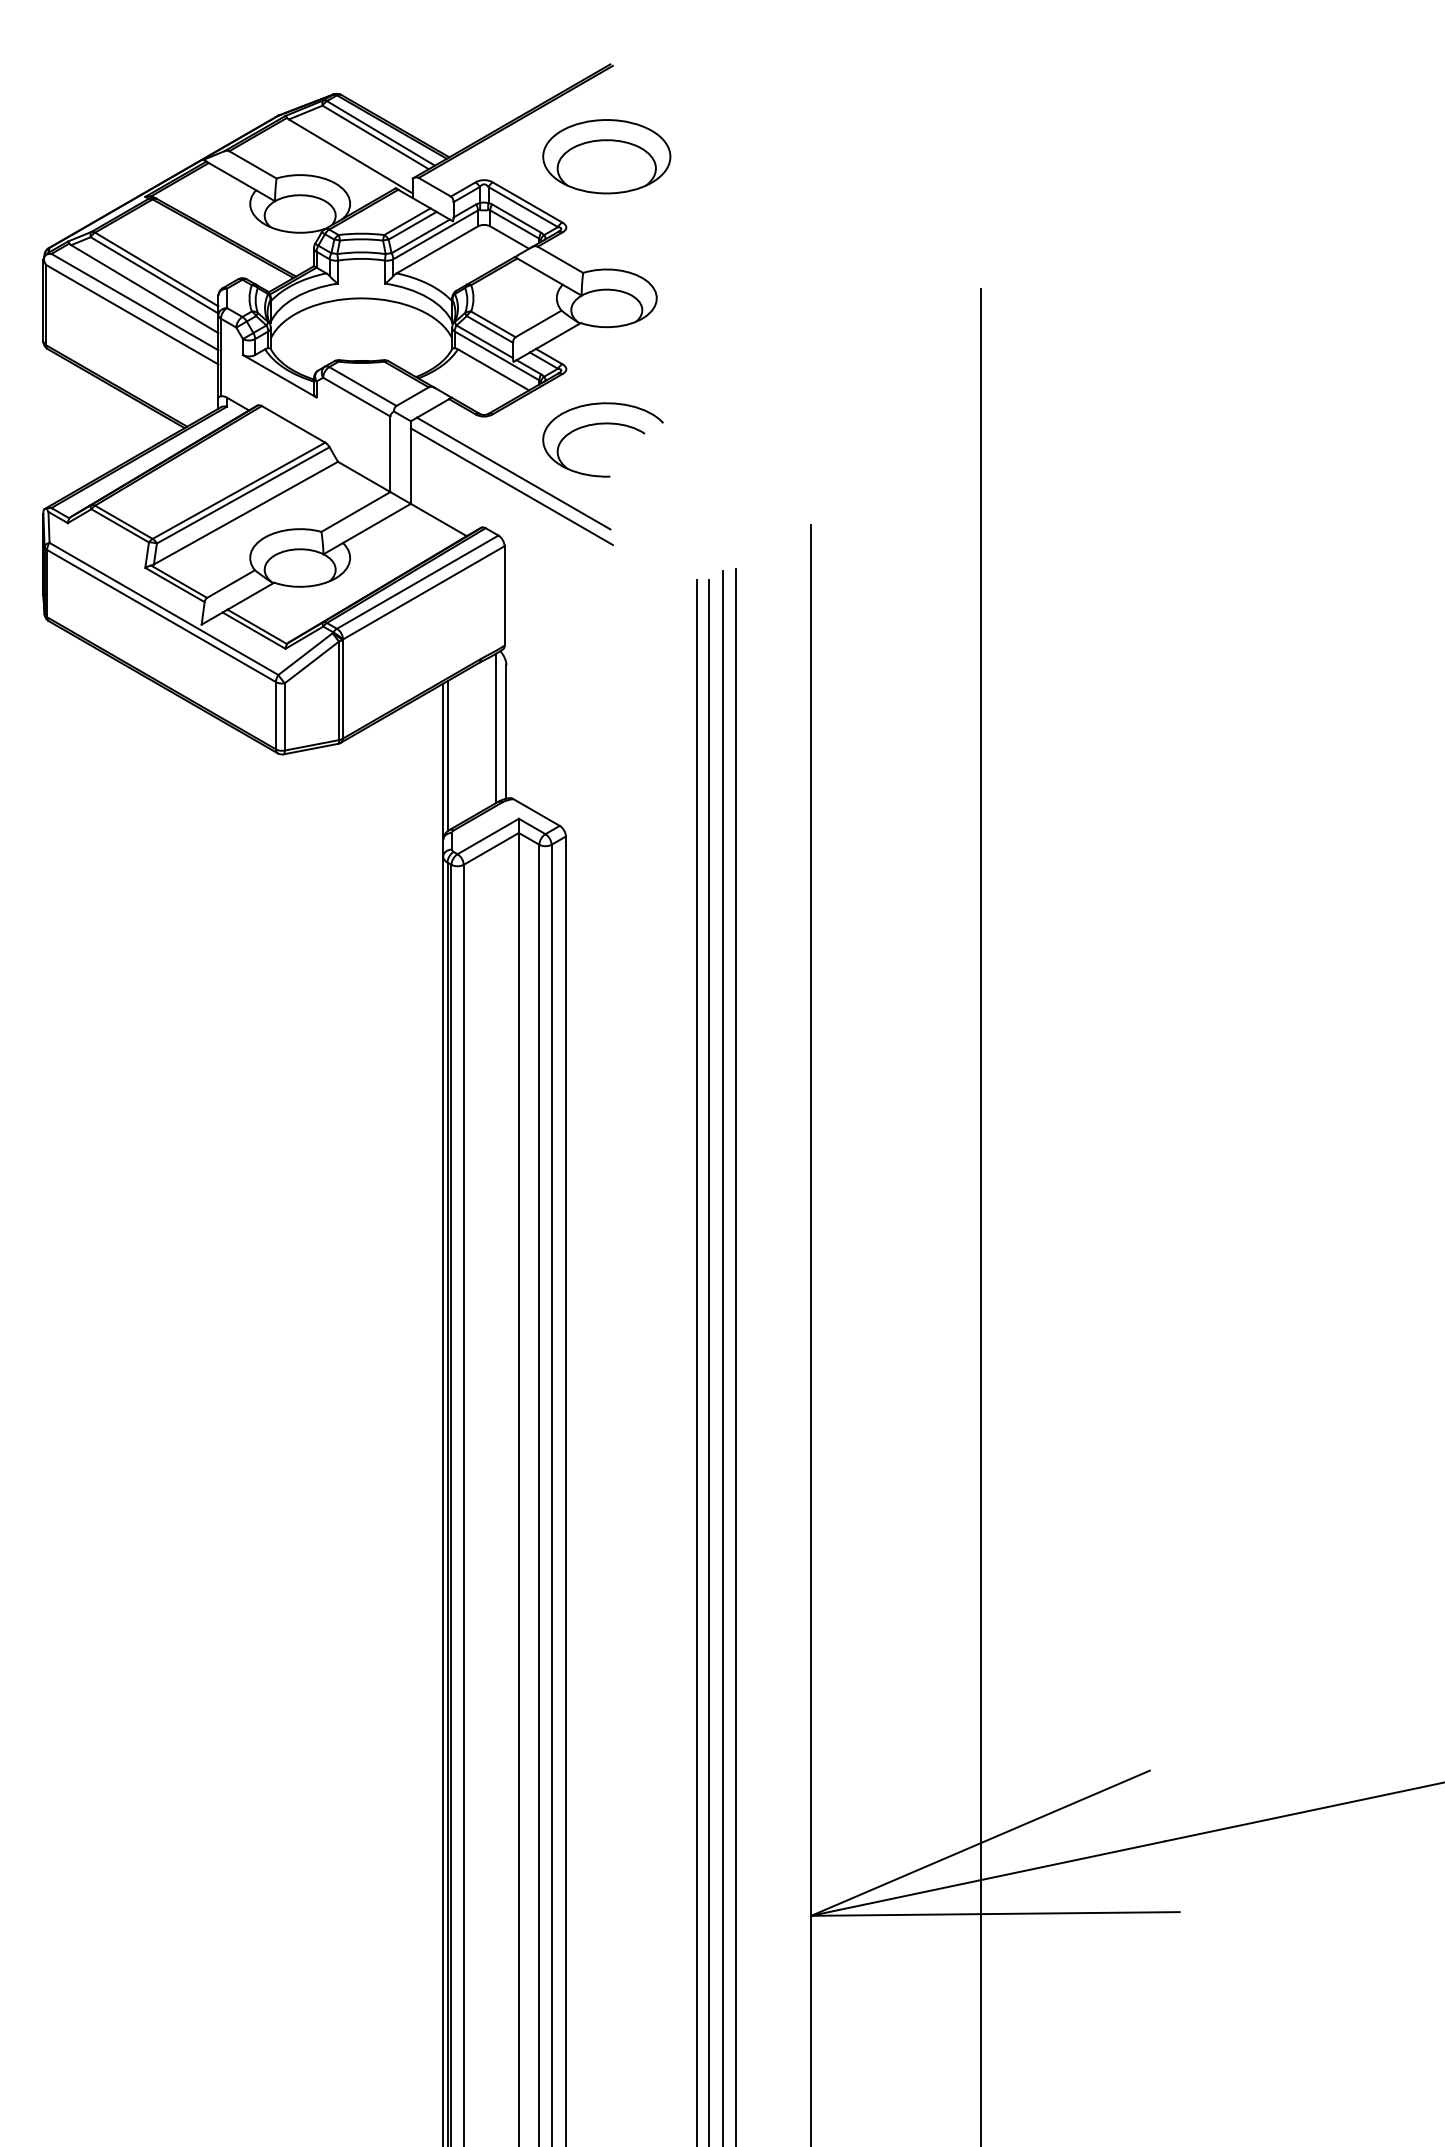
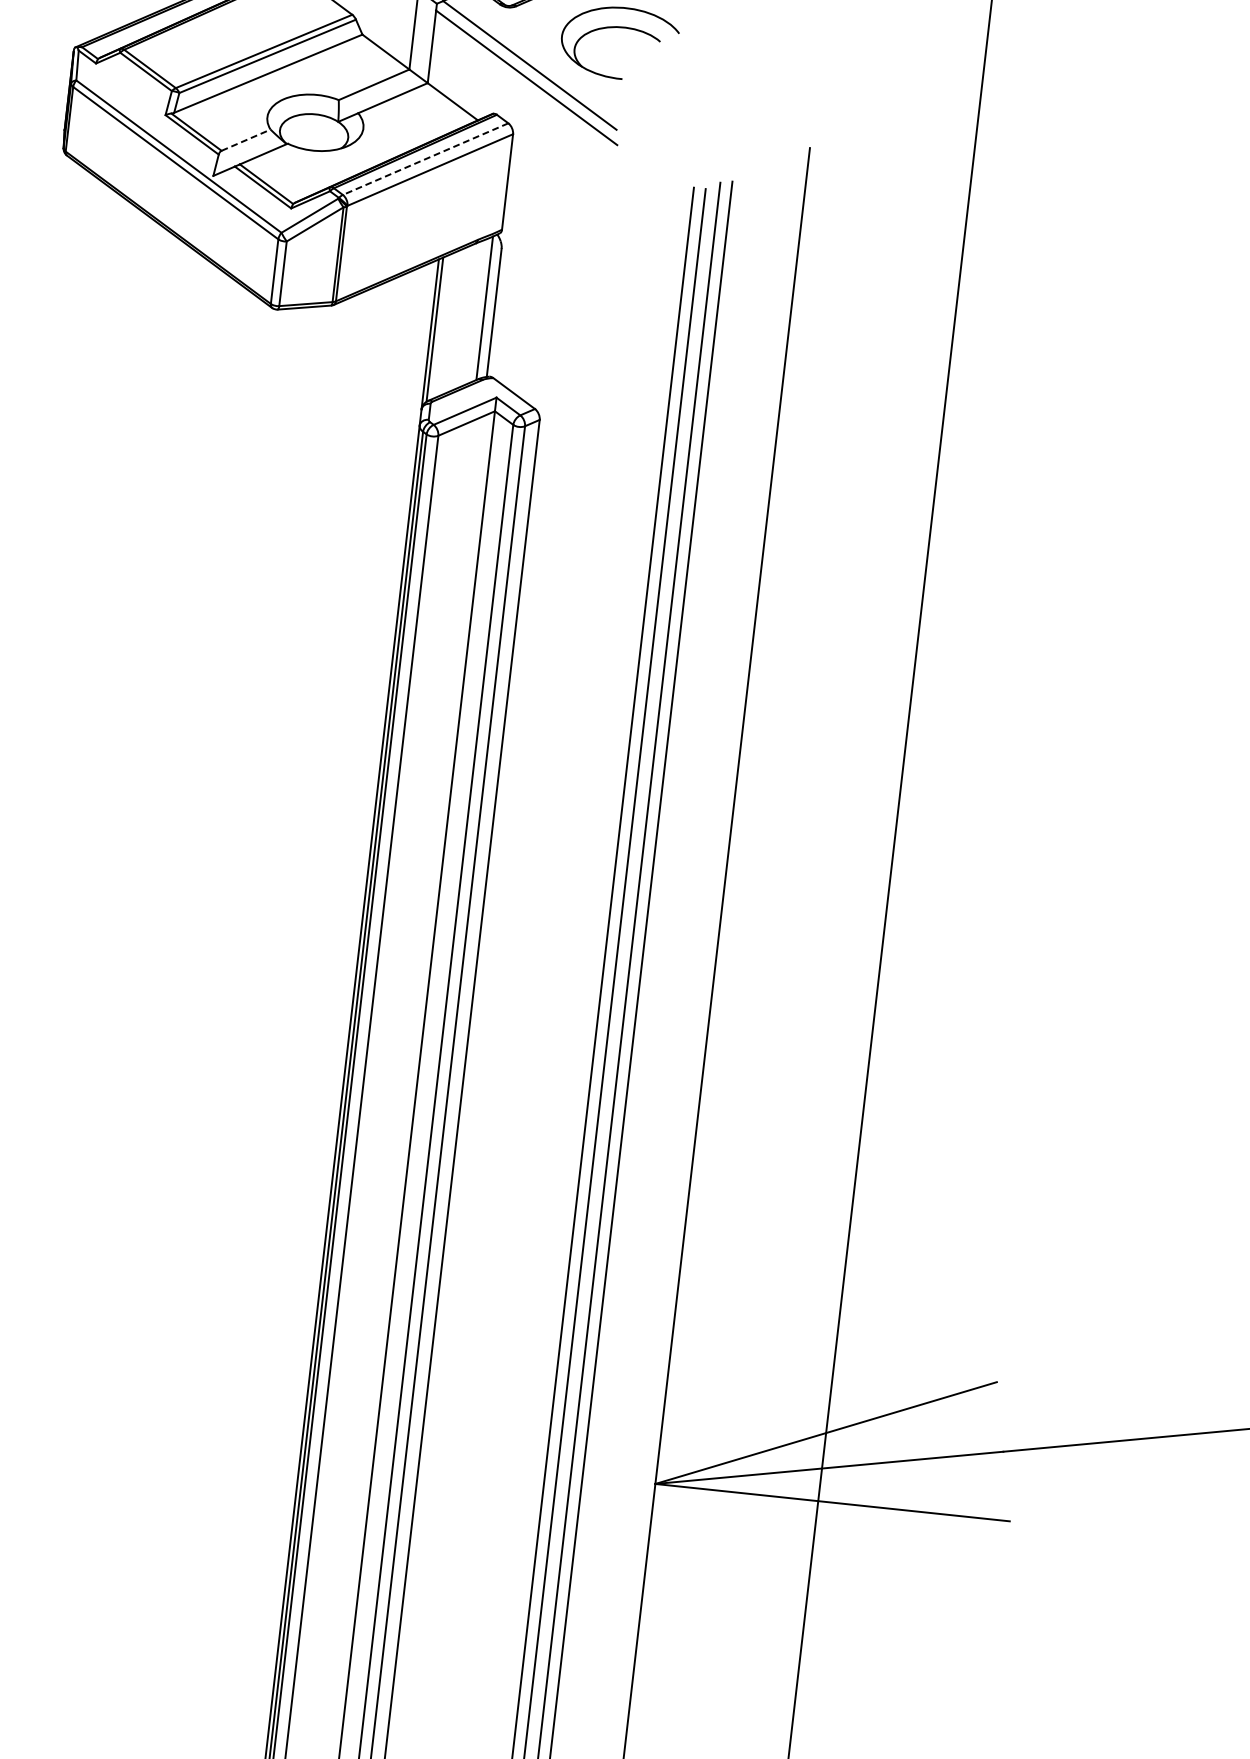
line: (417, 582) -> (425, 159), solid -> dashed
line: (231, 584) -> (246, 140), solid -> dashed

